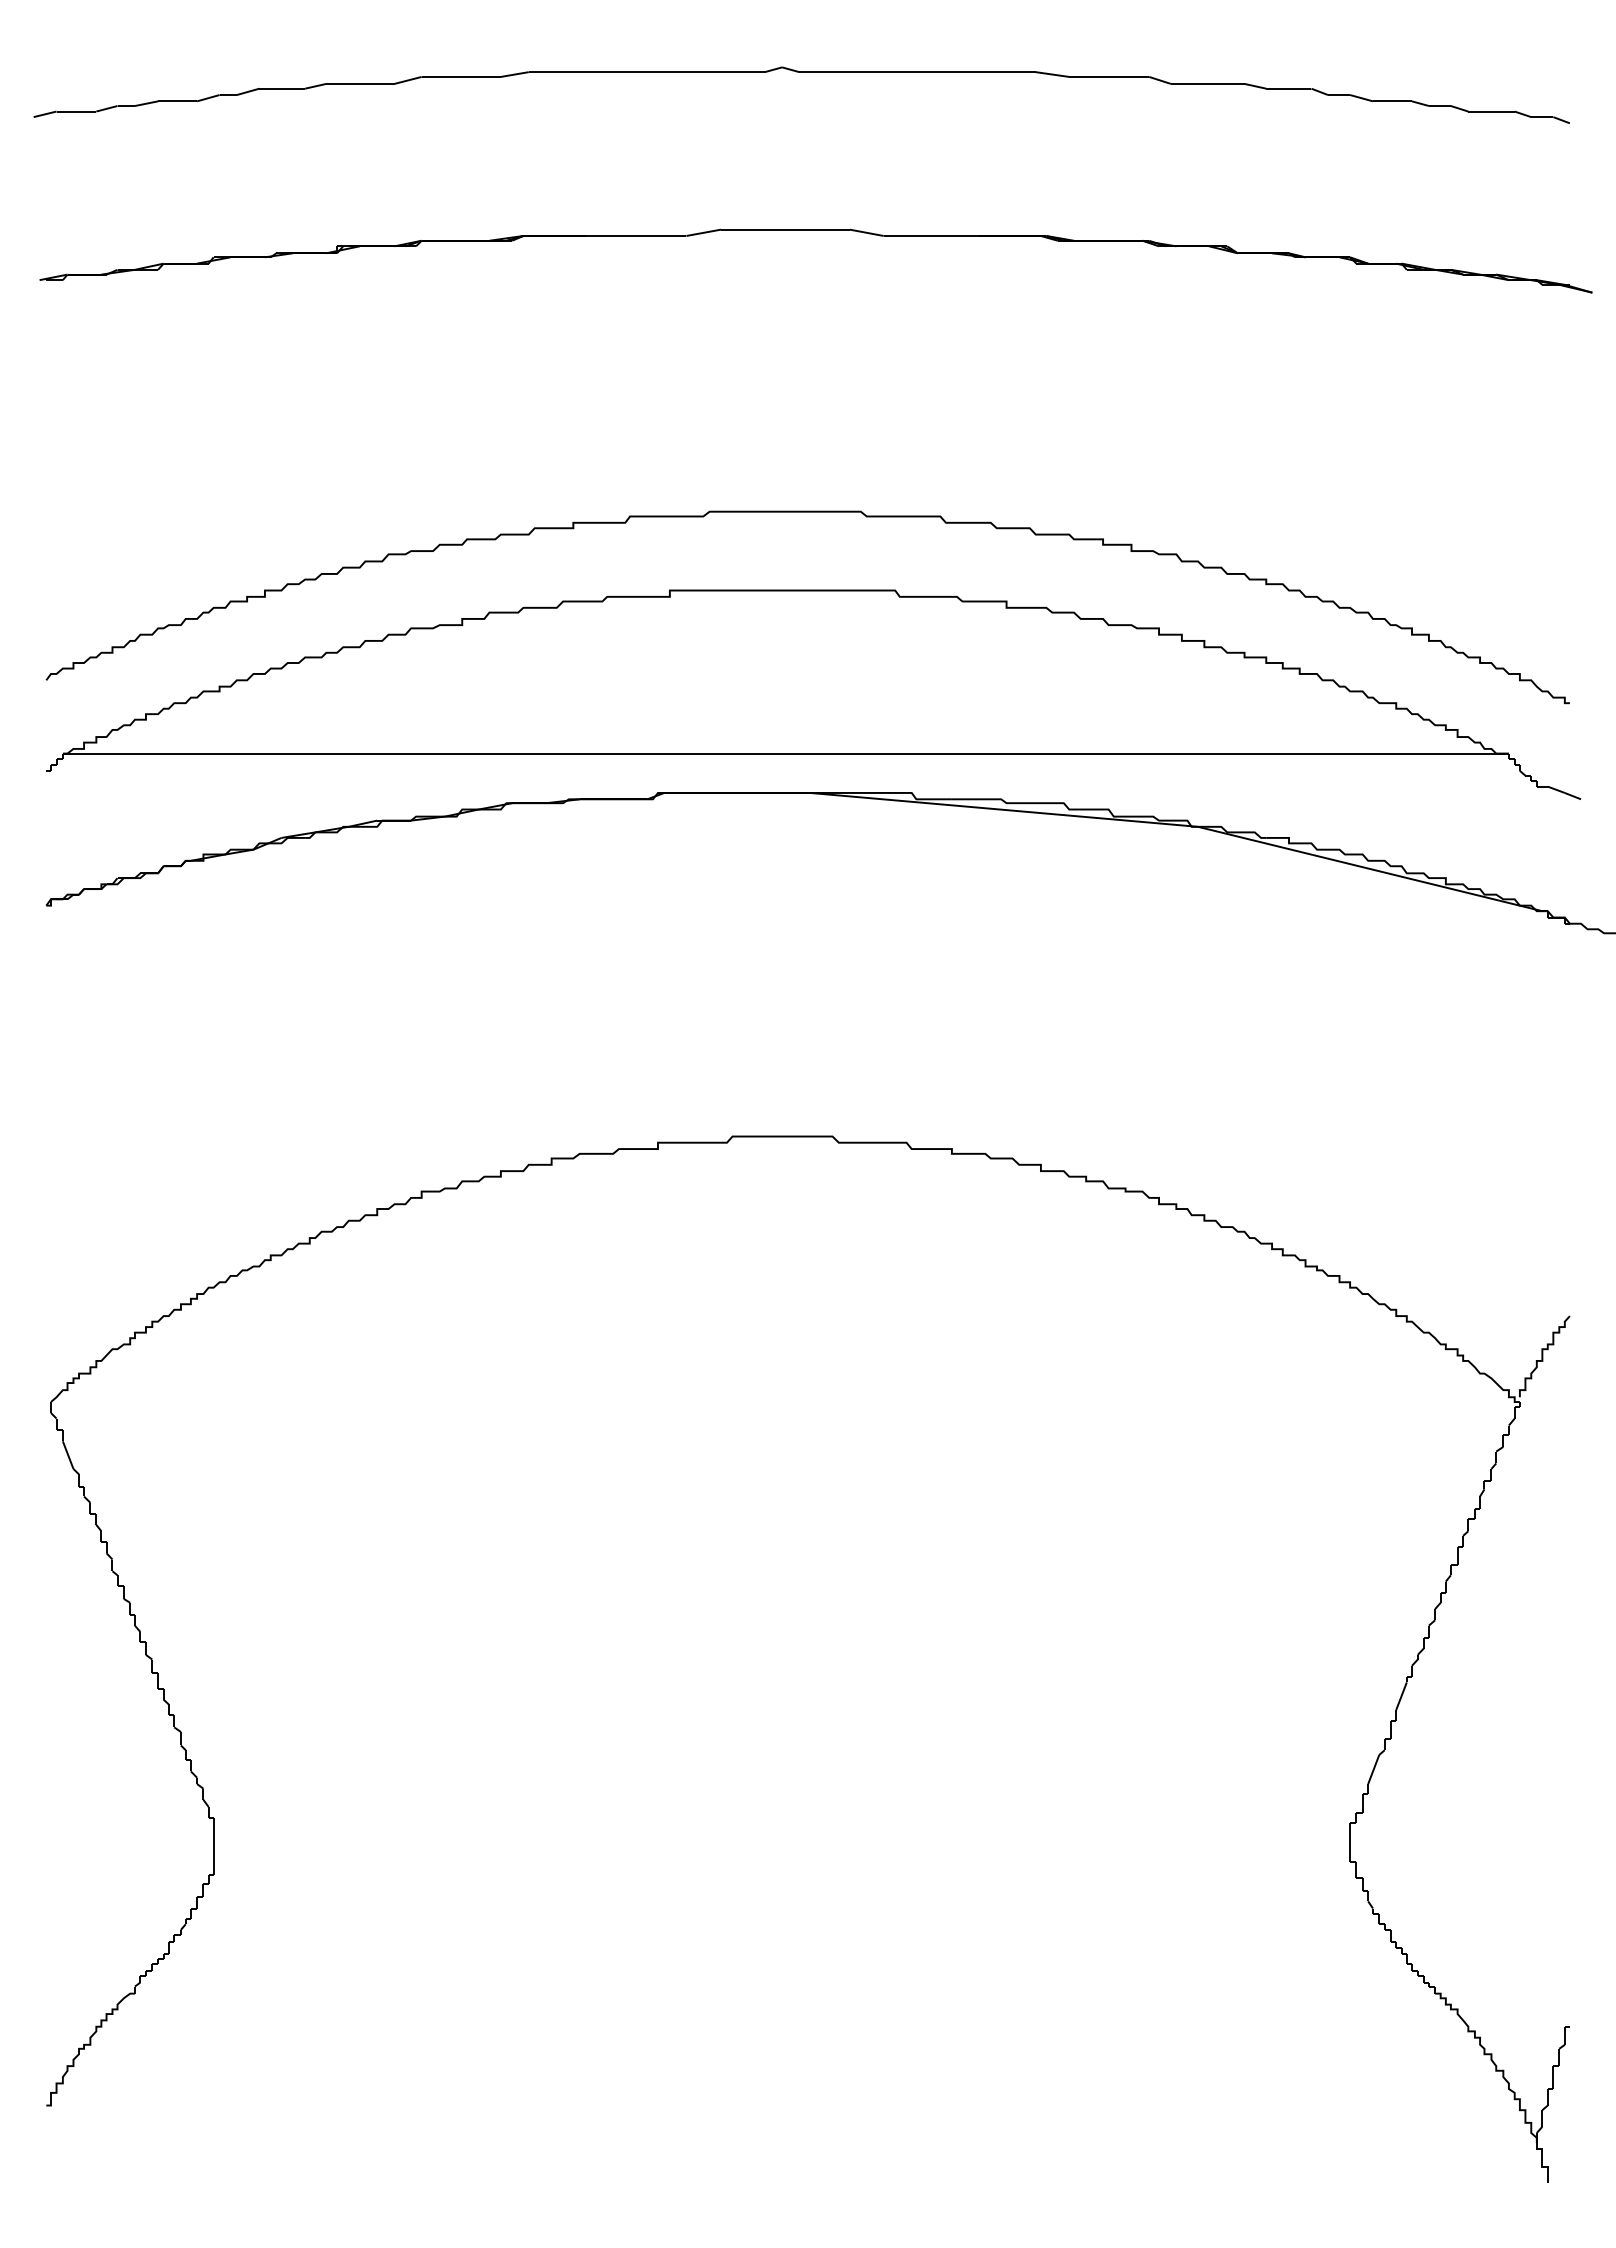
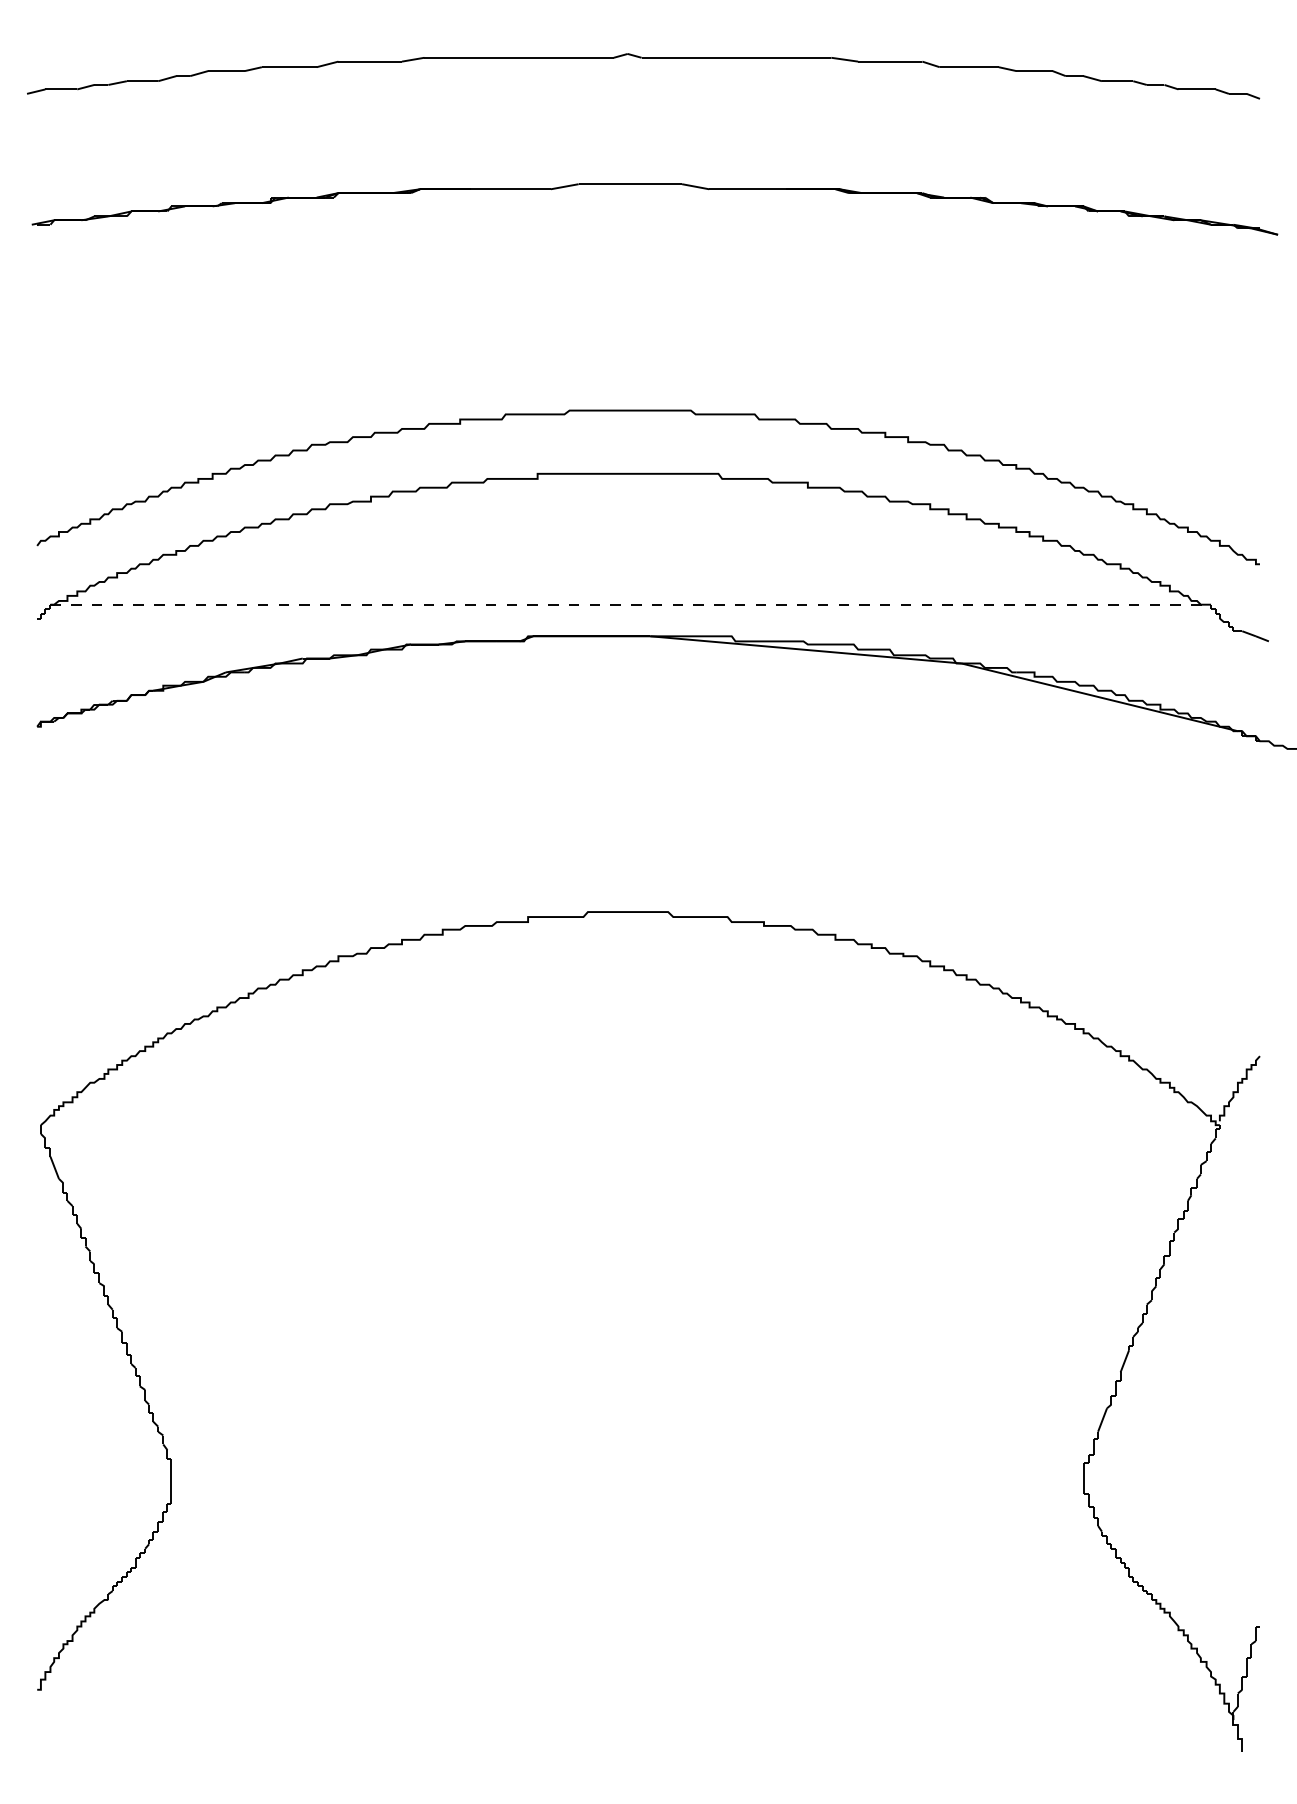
line: (786, 753) -> (631, 604), solid -> dashed

